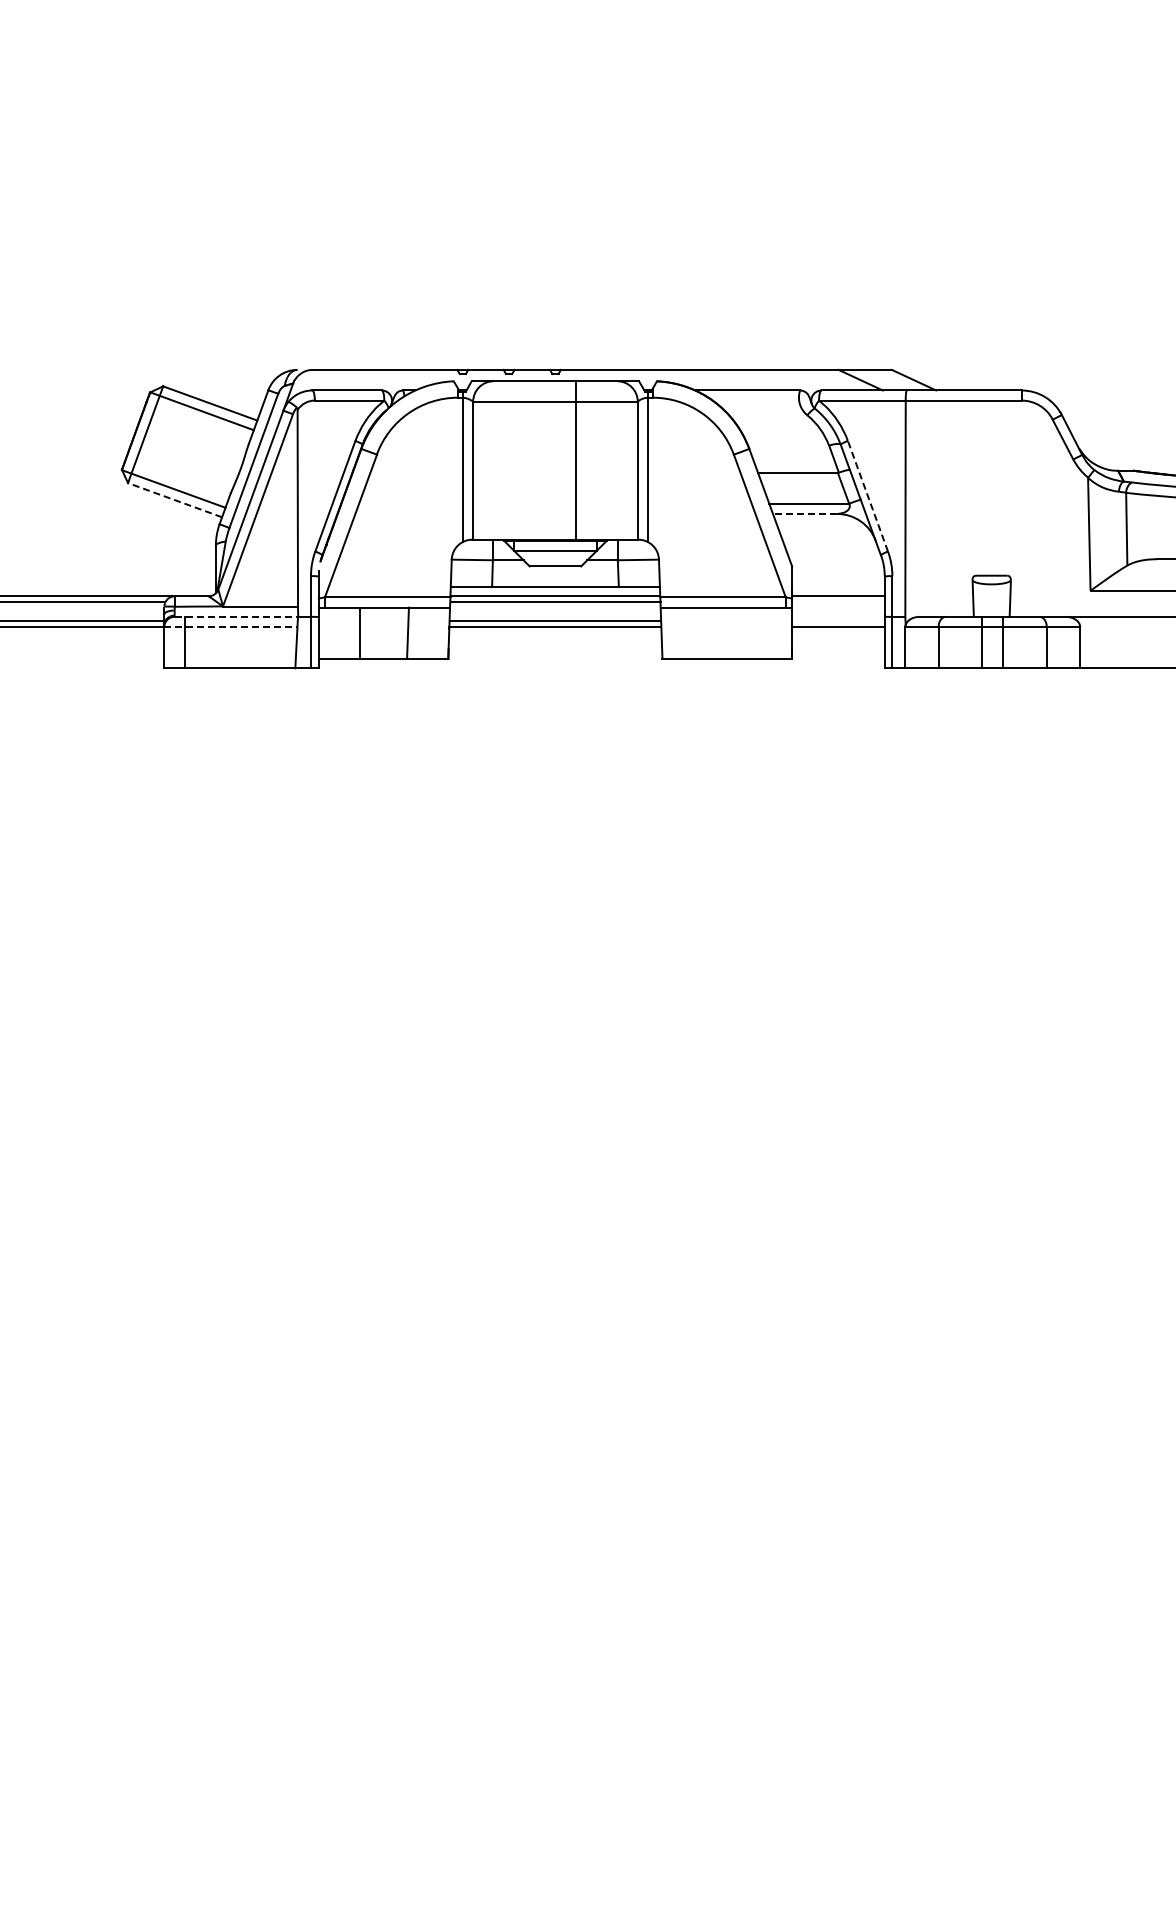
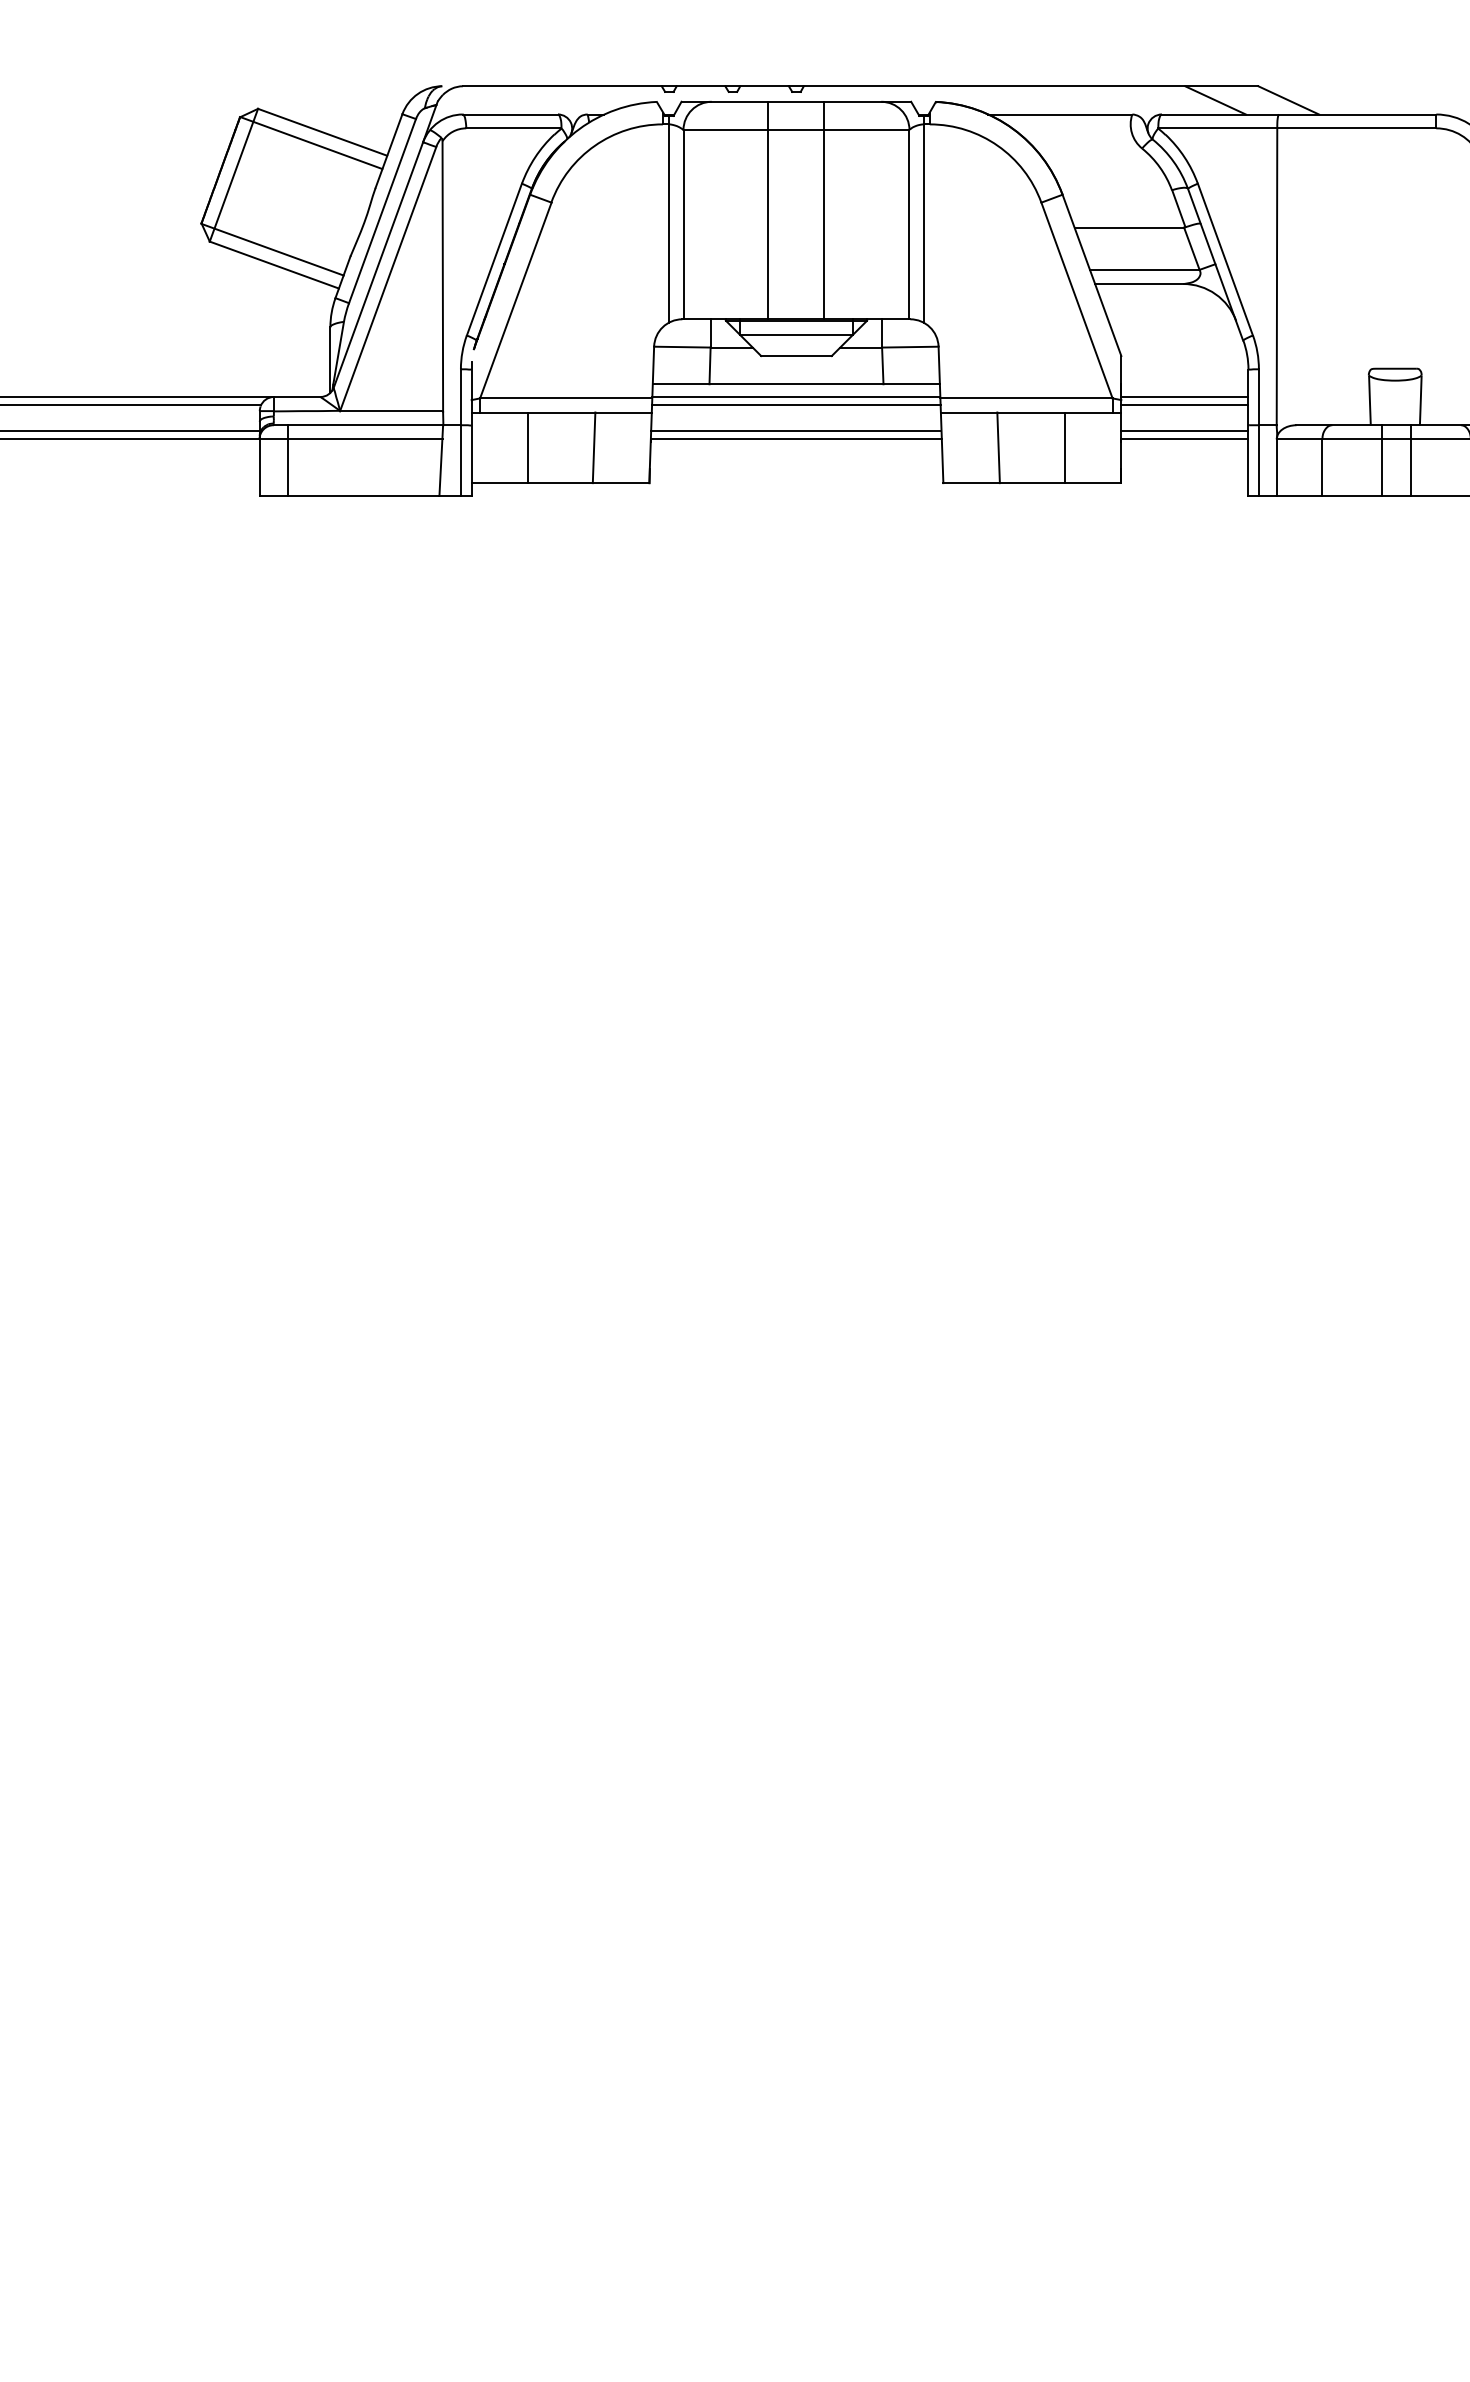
line: (534, 460) -> (767, 210), added
line: (867, 496) -> (1224, 260), dashed -> solid
line: (174, 500) -> (273, 265), dashed -> solid
line: (804, 513) -> (1138, 283), dashed -> solid
line: (838, 602) -> (1184, 405), added
line: (236, 616) -> (358, 424), dashed -> solid
line: (838, 620) -> (1184, 430), added
line: (231, 627) -> (351, 439), dashed -> solid
line: (702, 633) -> (998, 448), added
line: (750, 633) -> (1064, 448), added

